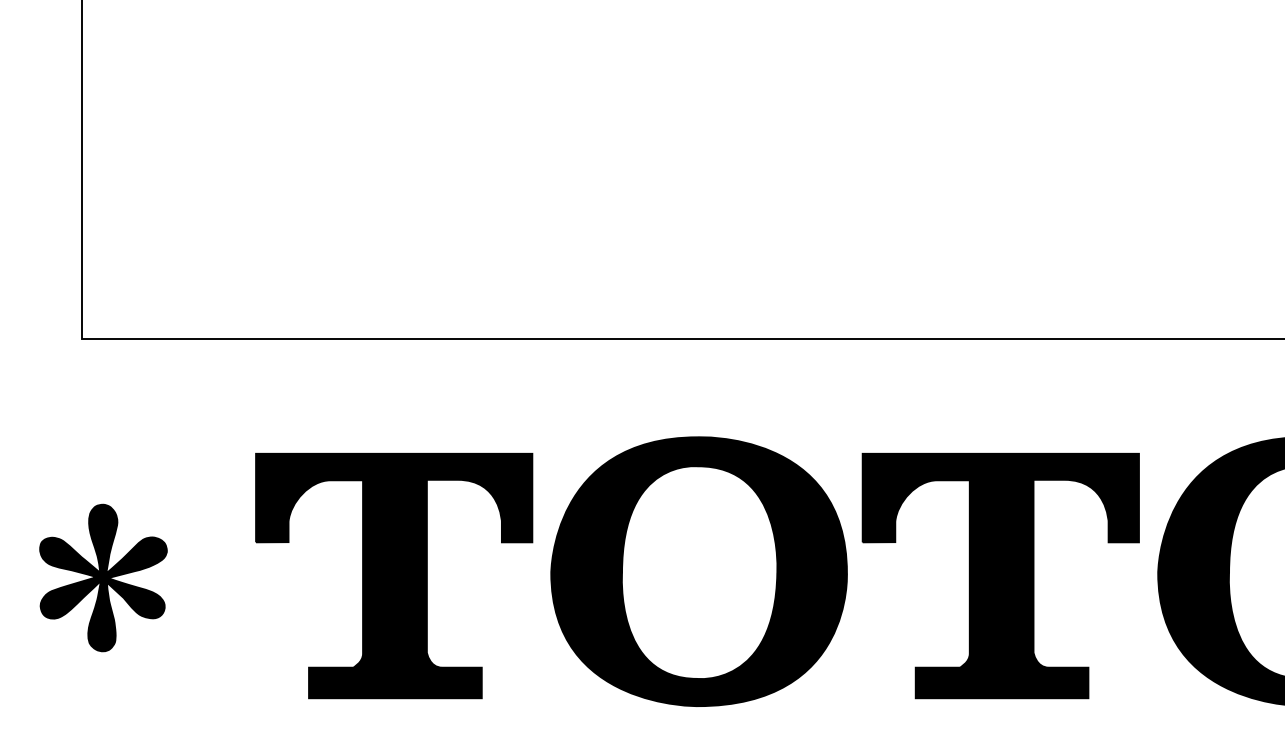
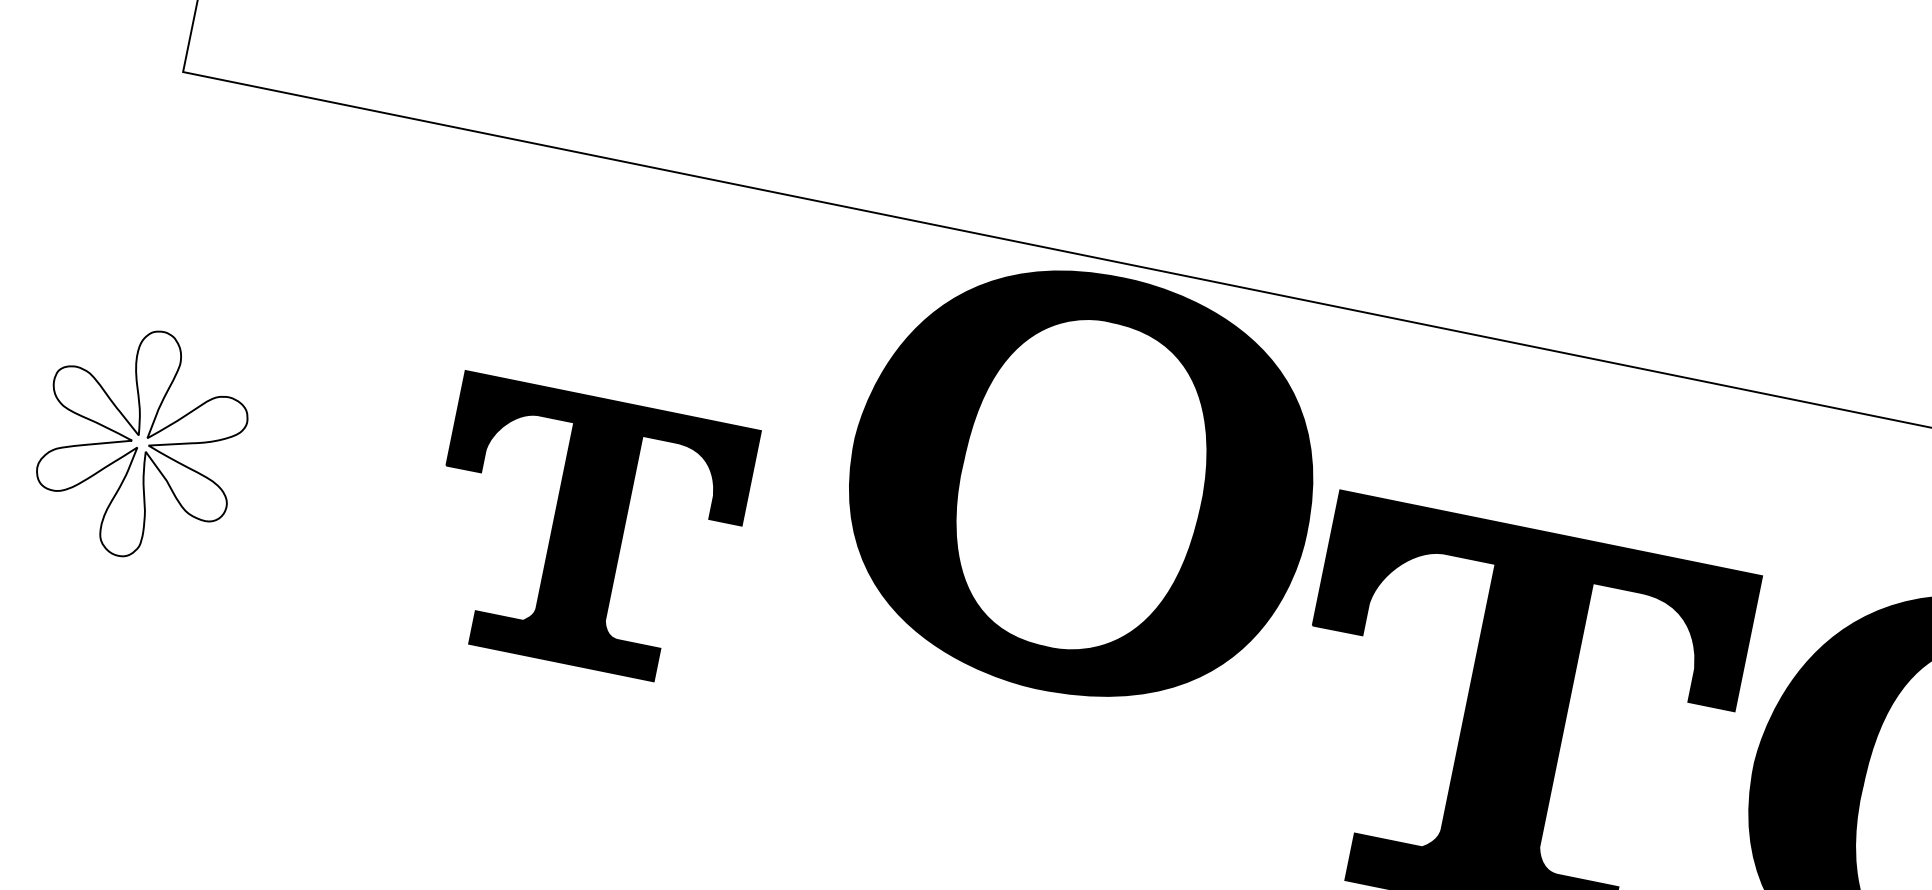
part: (698, 571) -> (1080, 483), moved
part: (394, 576) -> (586, 532), size x0.7
fill: (103, 577) -> (142, 443), removed

